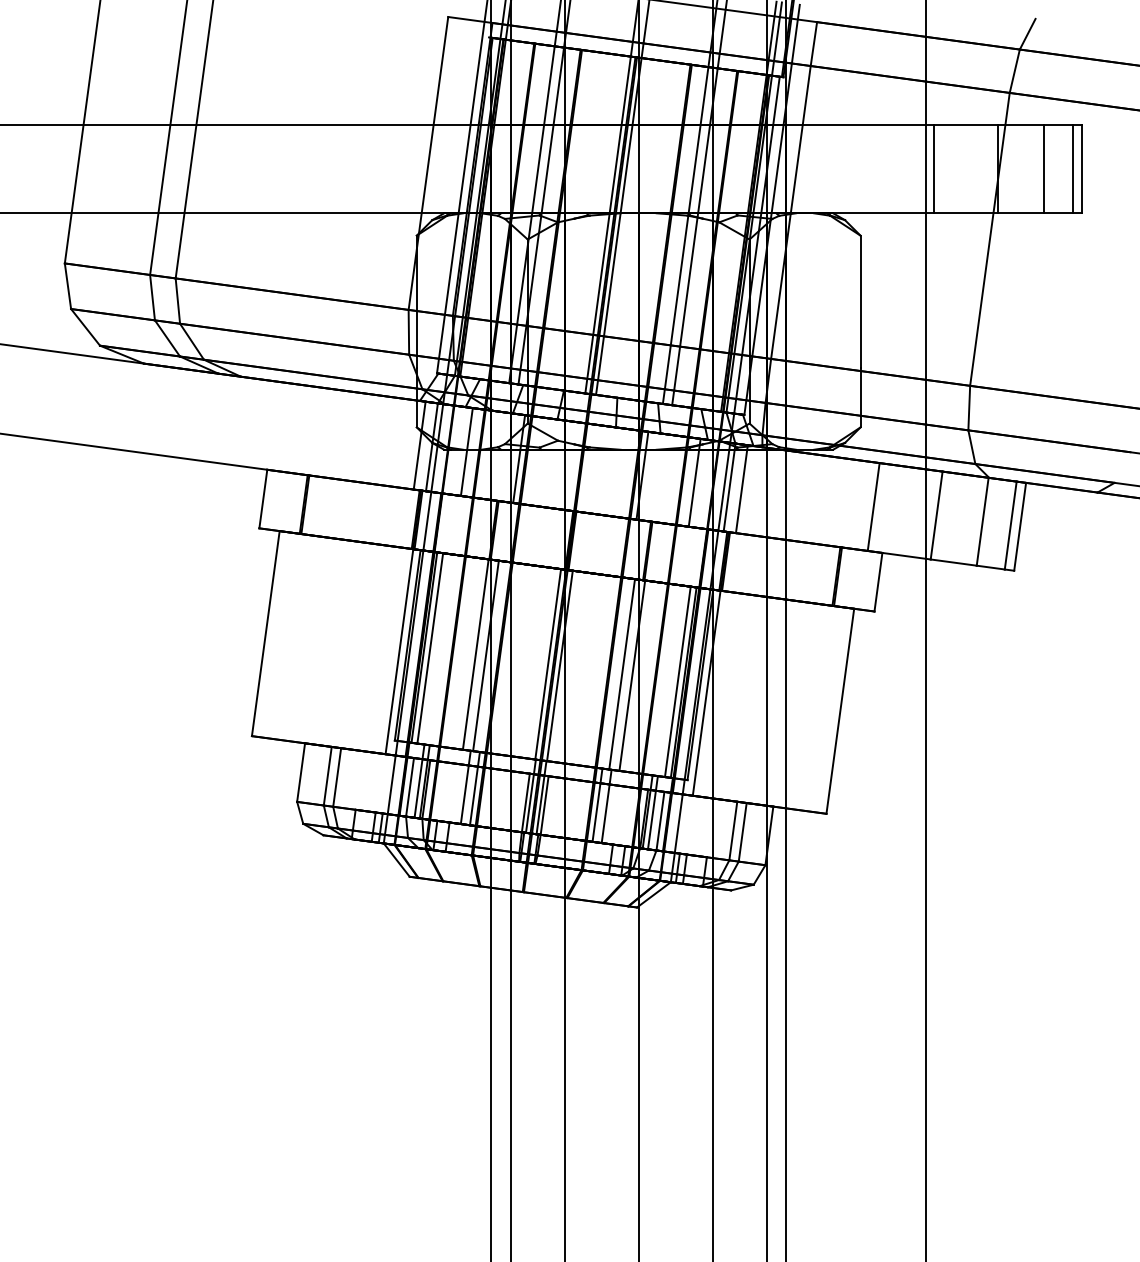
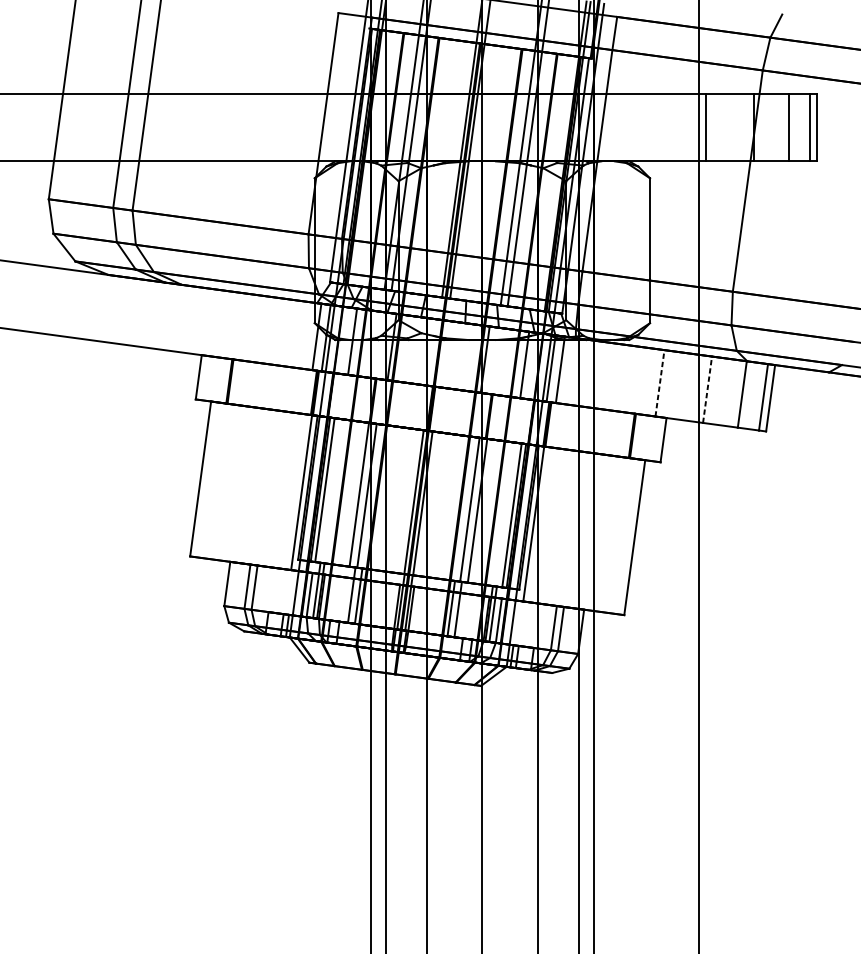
line: (873, 506) -> (659, 382), solid -> dashed
line: (936, 515) -> (707, 389), solid -> dashed

